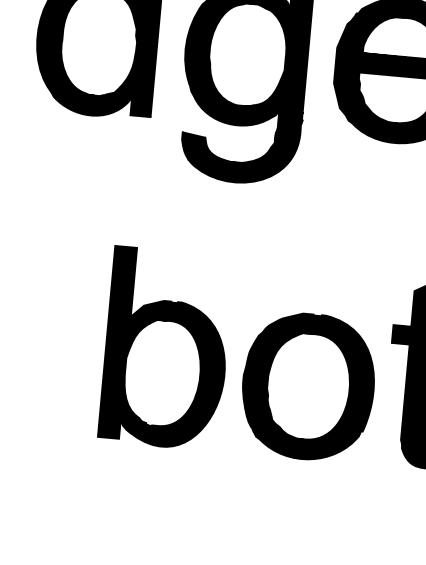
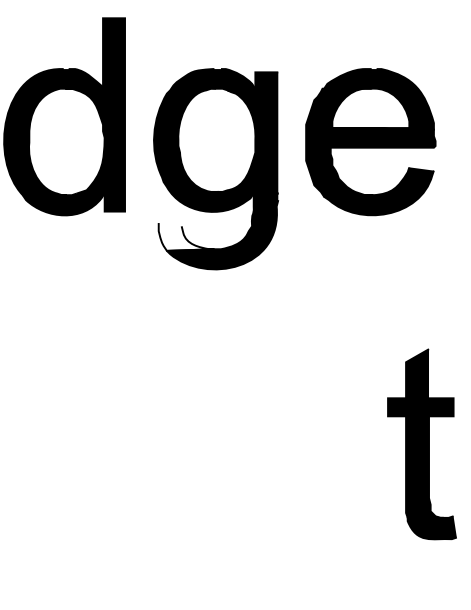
fill: (209, 147) -> (186, 236), removed
part: (165, 348) -> (161, 442), removed
part: (307, 387) -> (307, 468), removed

